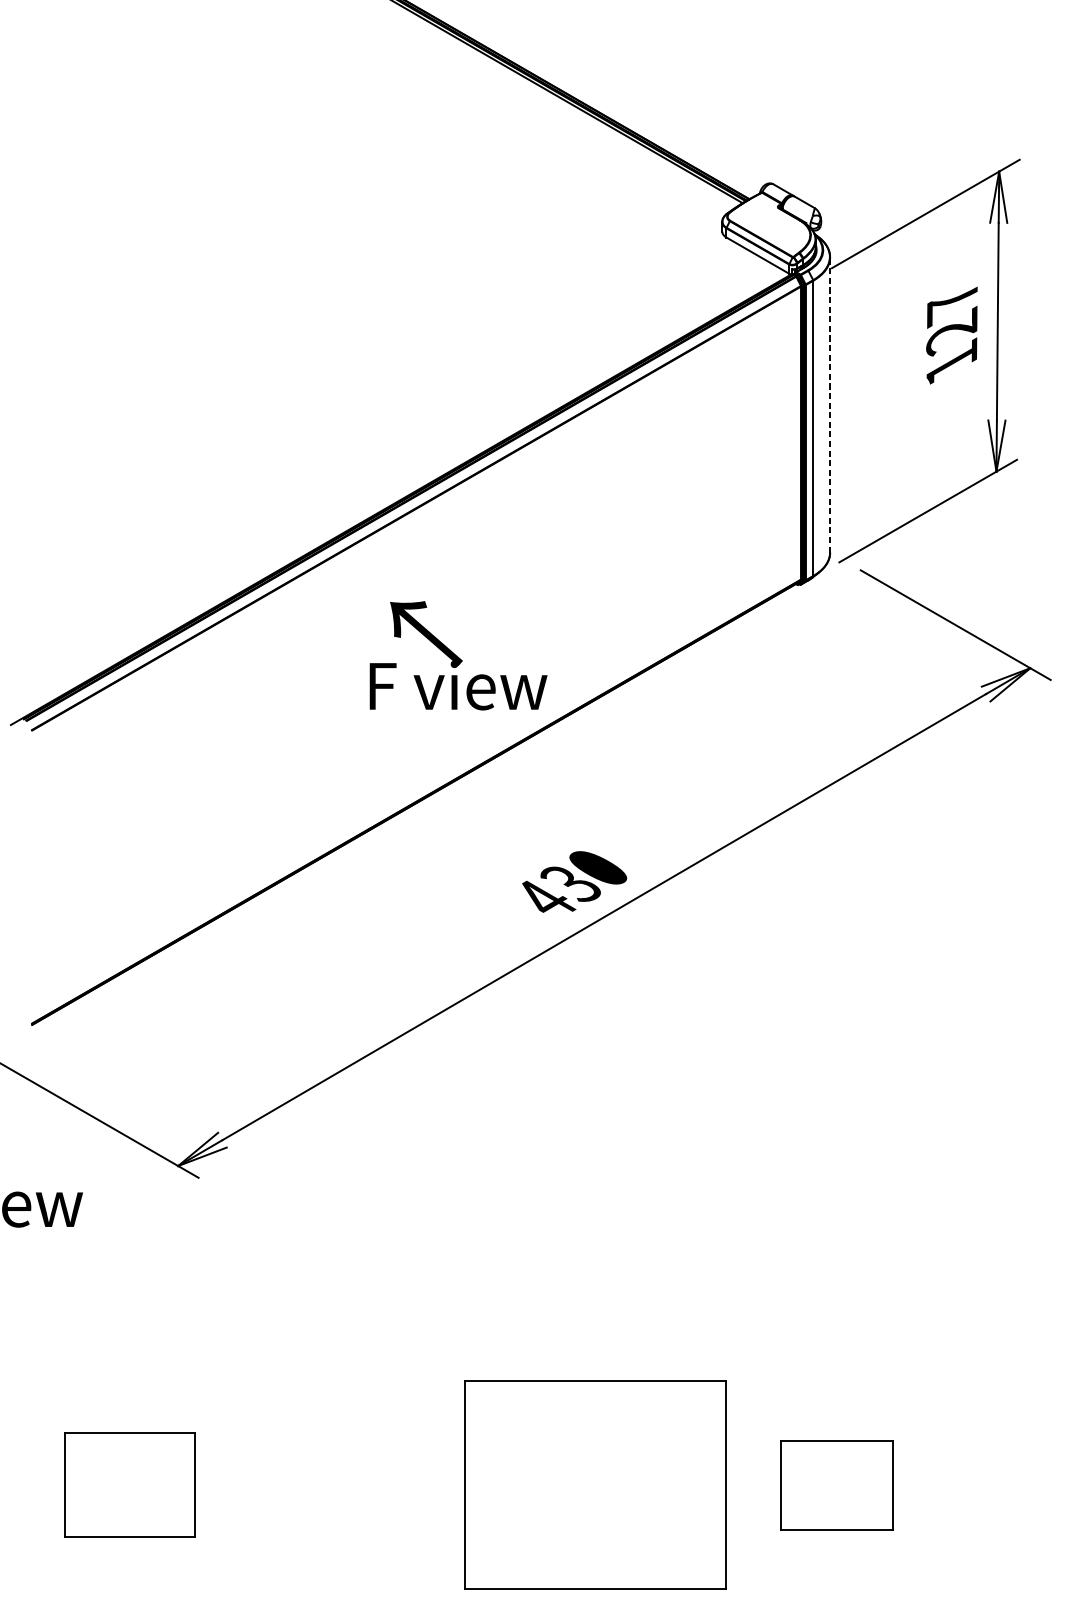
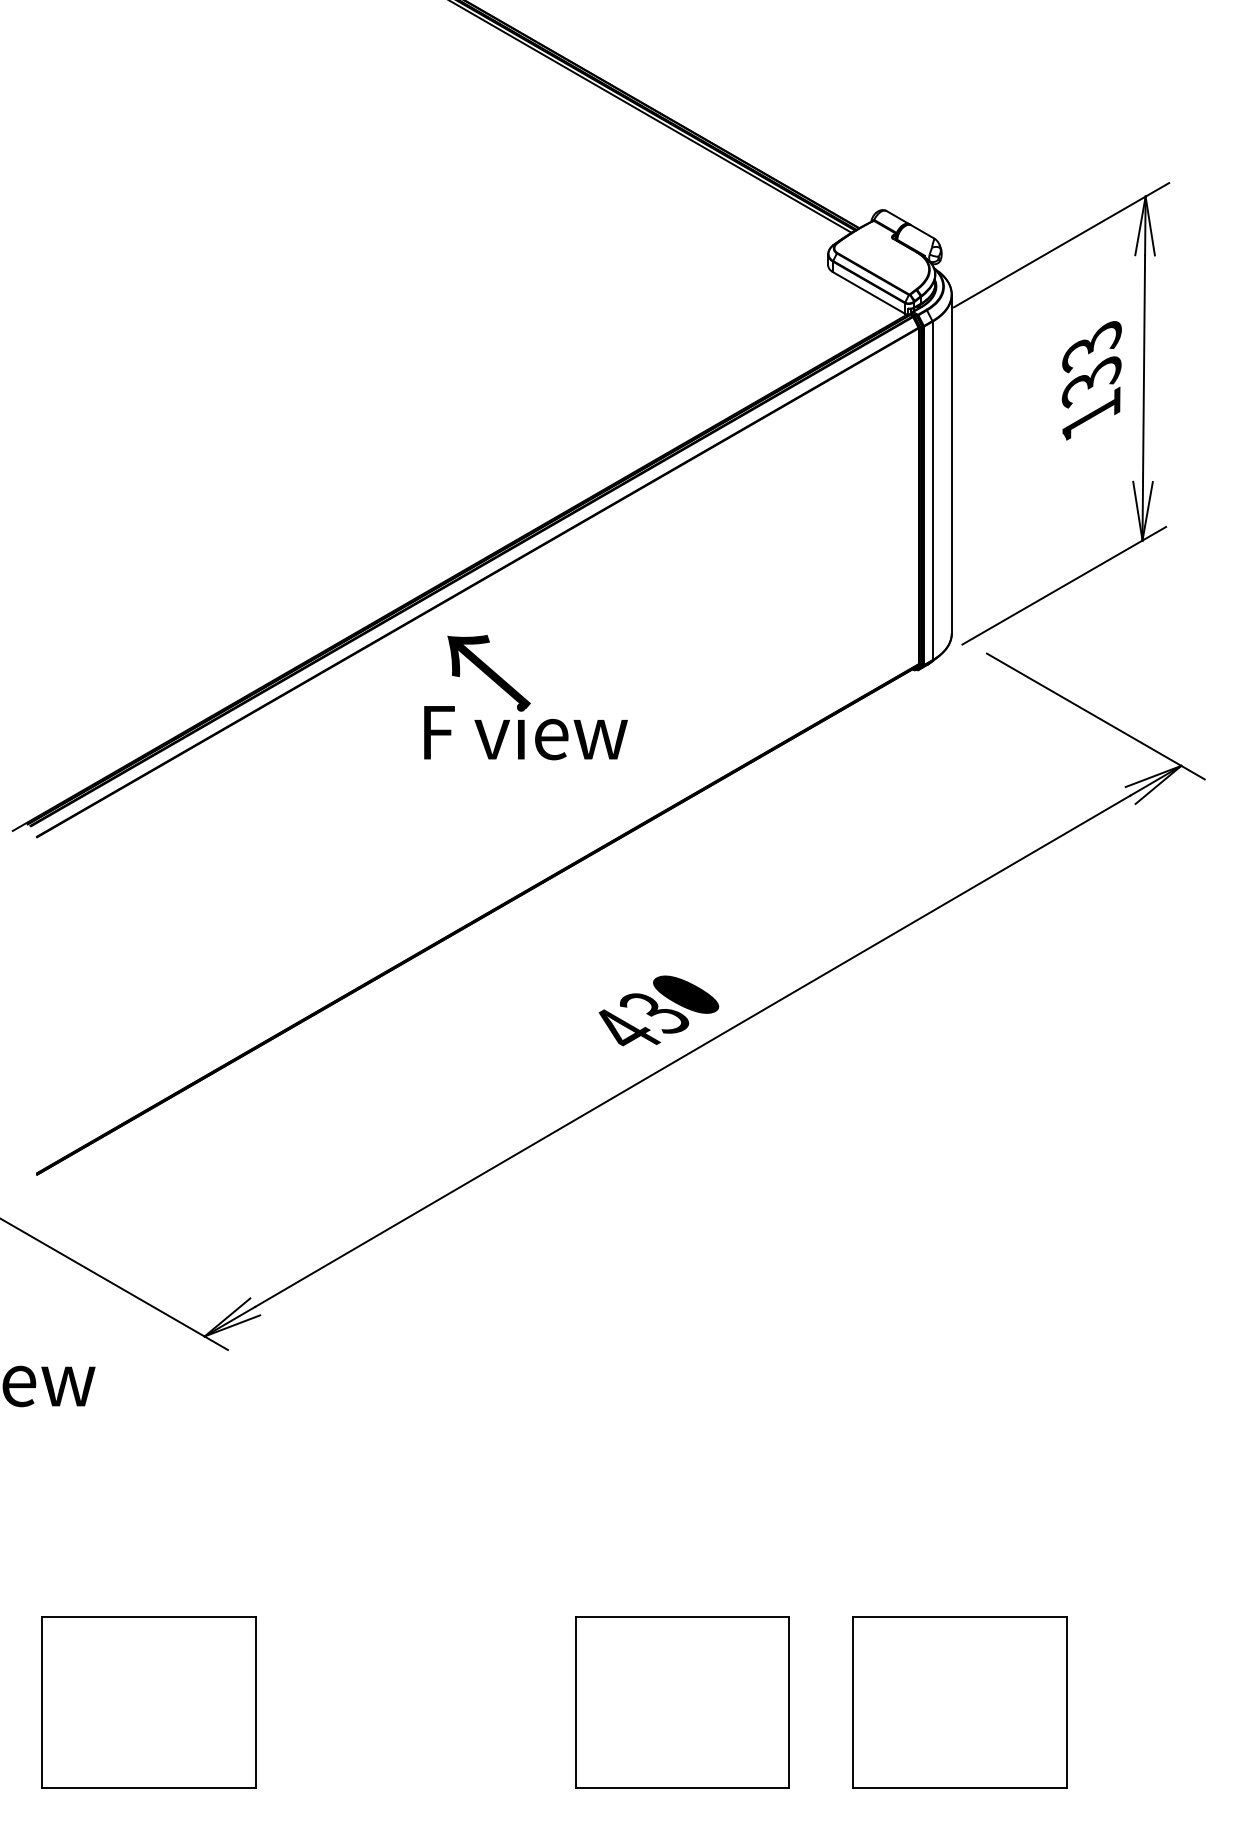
text: (951, 318) -> (1091, 364), 127 -> 133
line: (829, 404) -> (951, 463), dashed -> solid
text: (458, 655) -> (525, 697), moved
part: (129, 1485) -> (148, 1702), size x1.43
part: (595, 1485) -> (682, 1702), size x0.71
part: (836, 1485) -> (959, 1702), size x1.67

